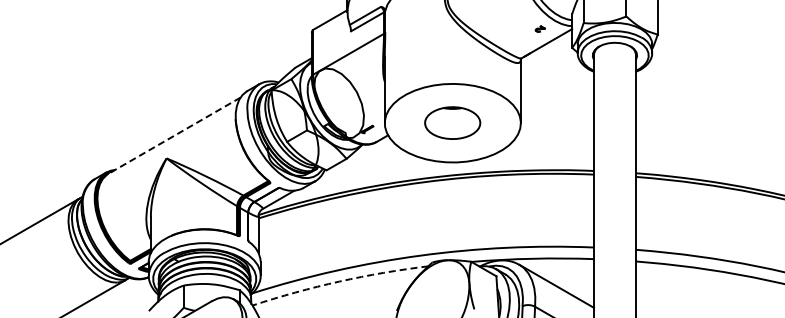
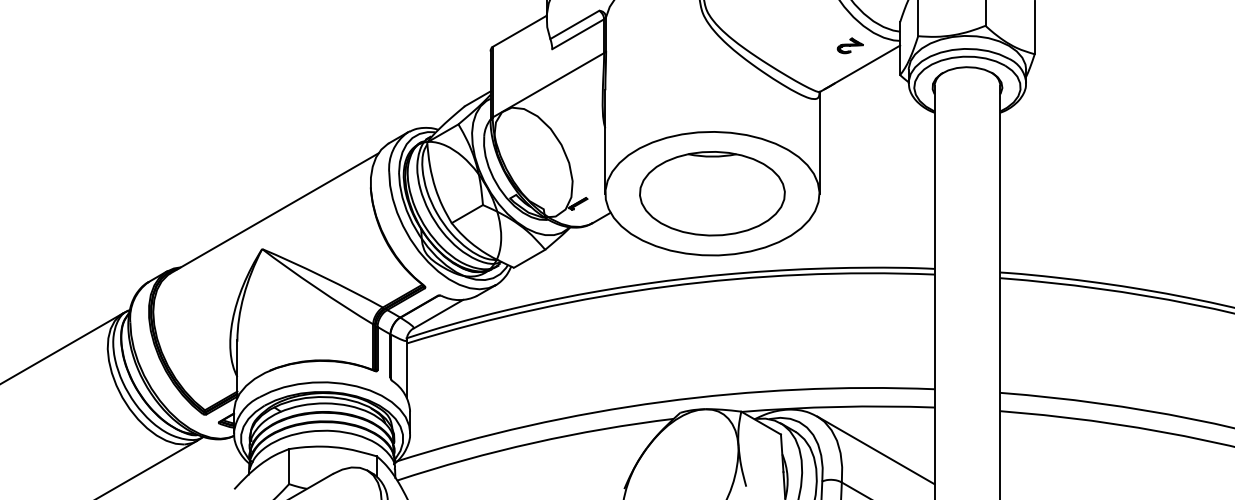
part: (540, 28) -> (850, 44), size x1.67
part: (452, 122) -> (711, 192), size x1.67
line: (174, 135) -> (274, 213), dashed -> solid
arc: (339, 281) -> (534, 442), dashed -> solid

